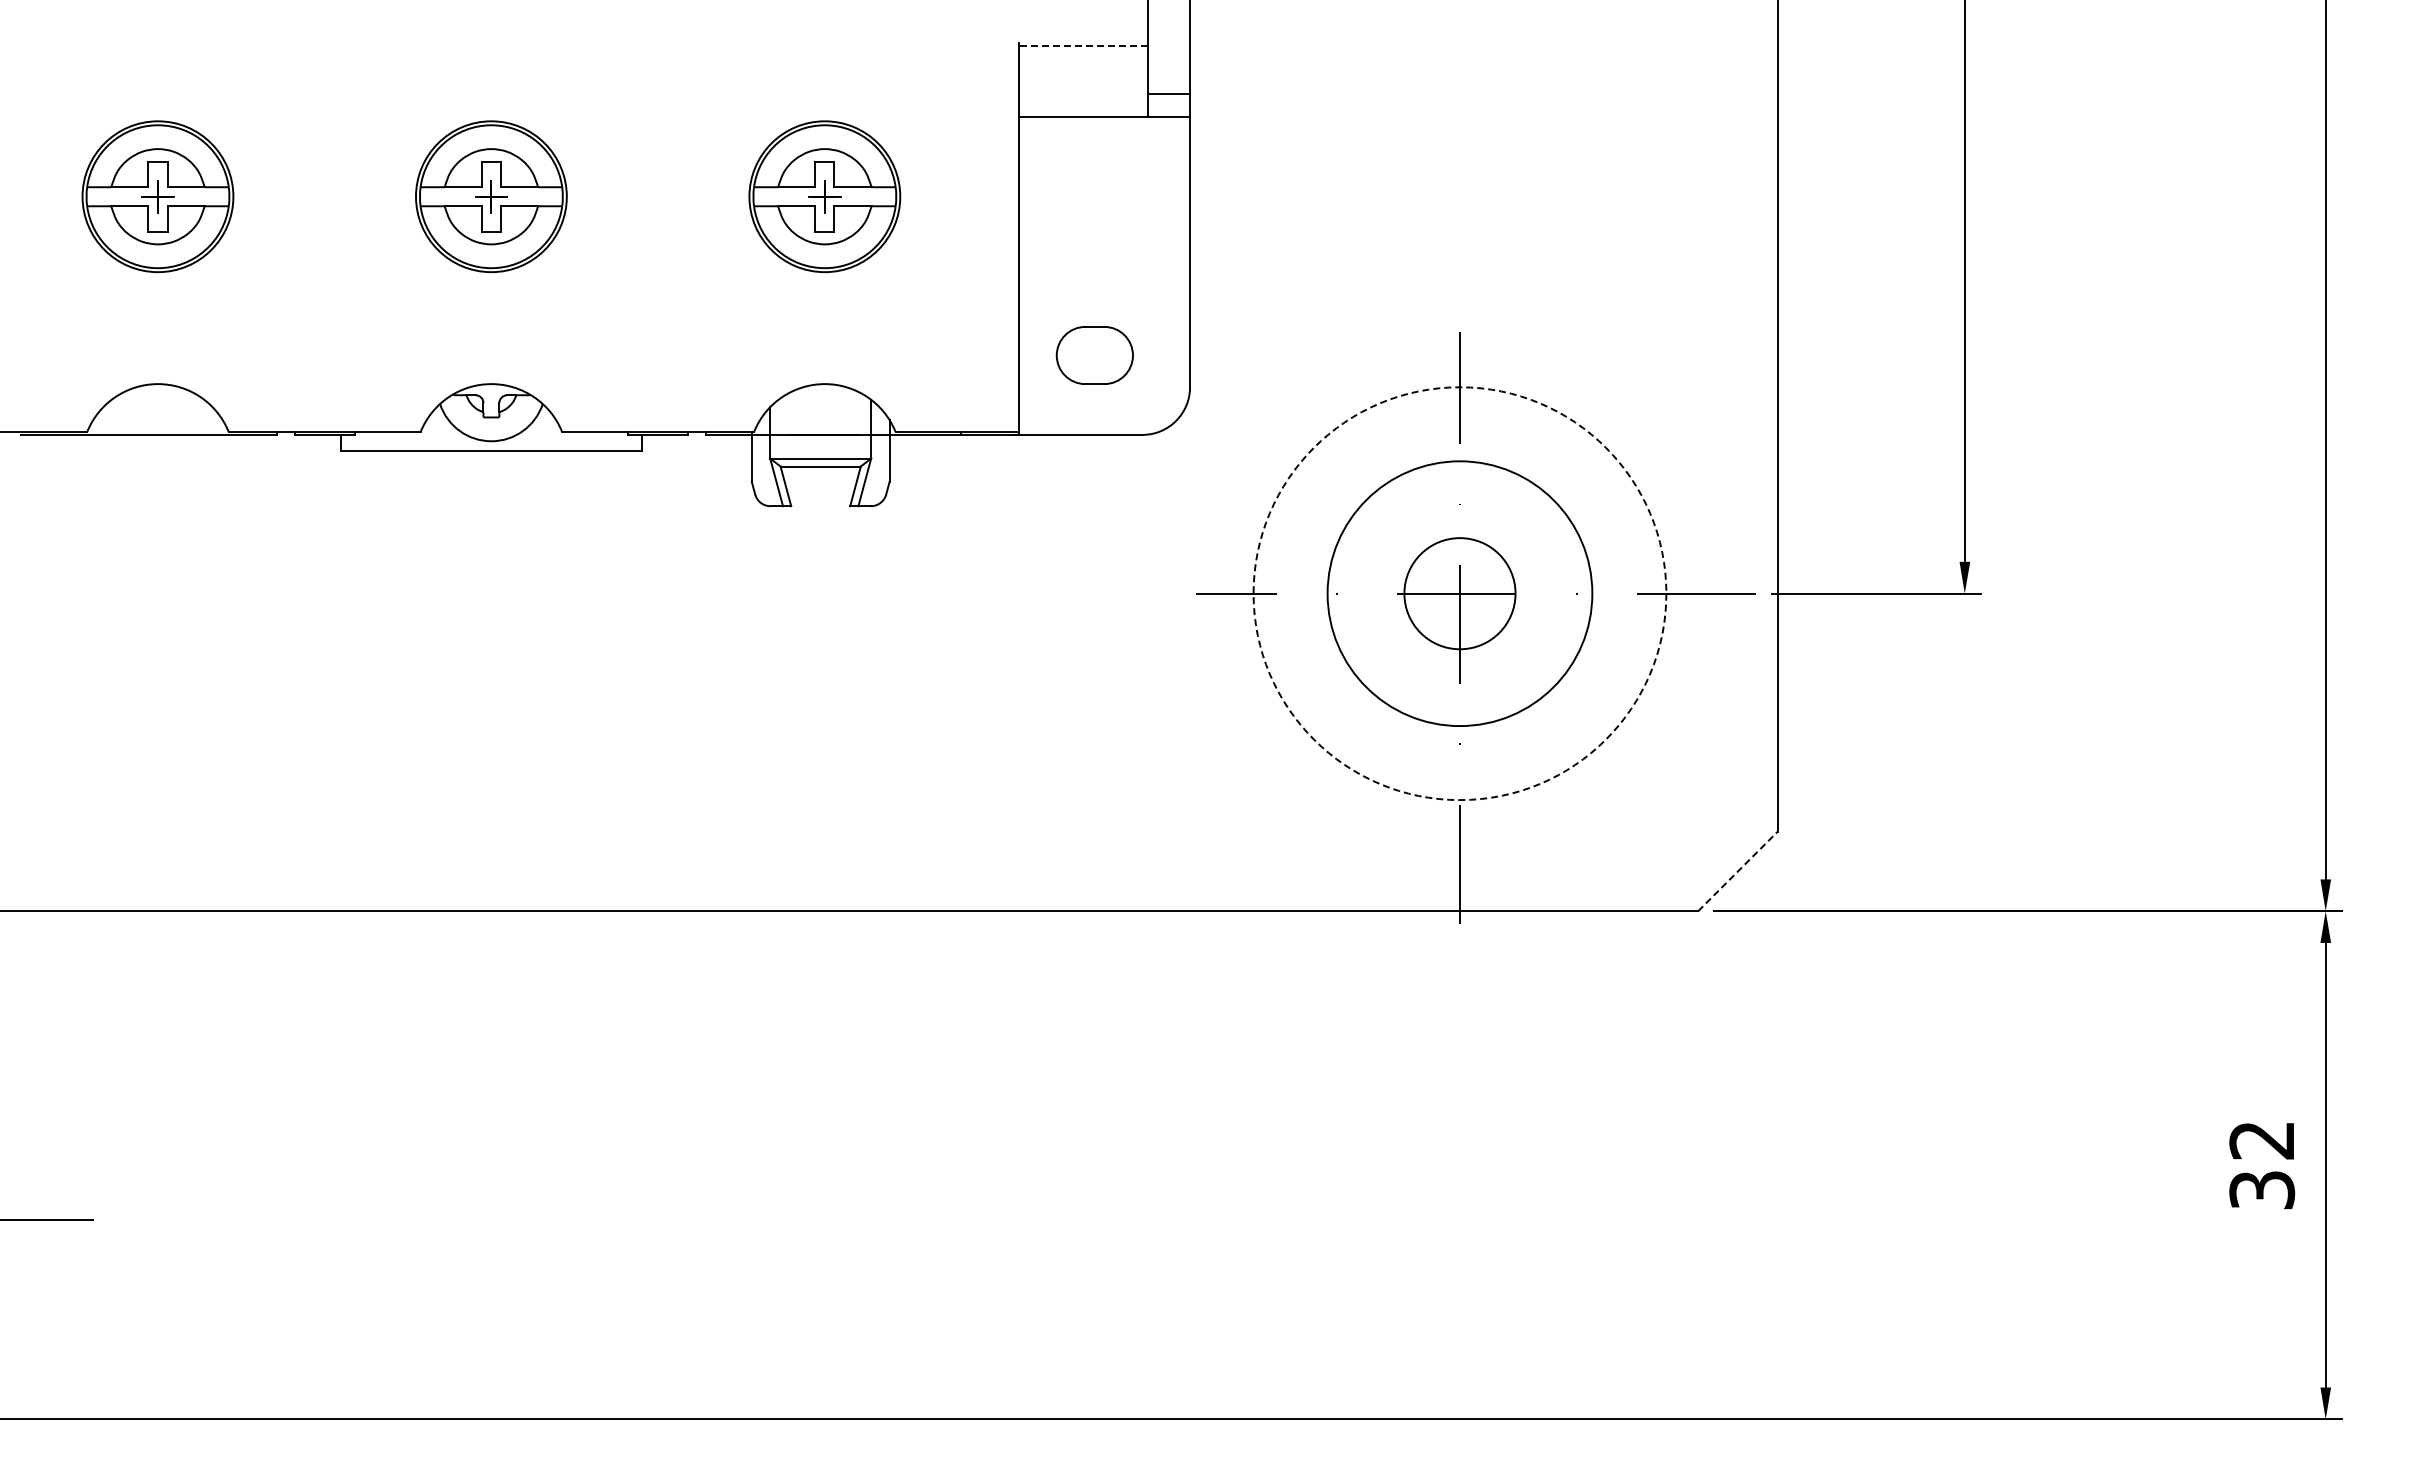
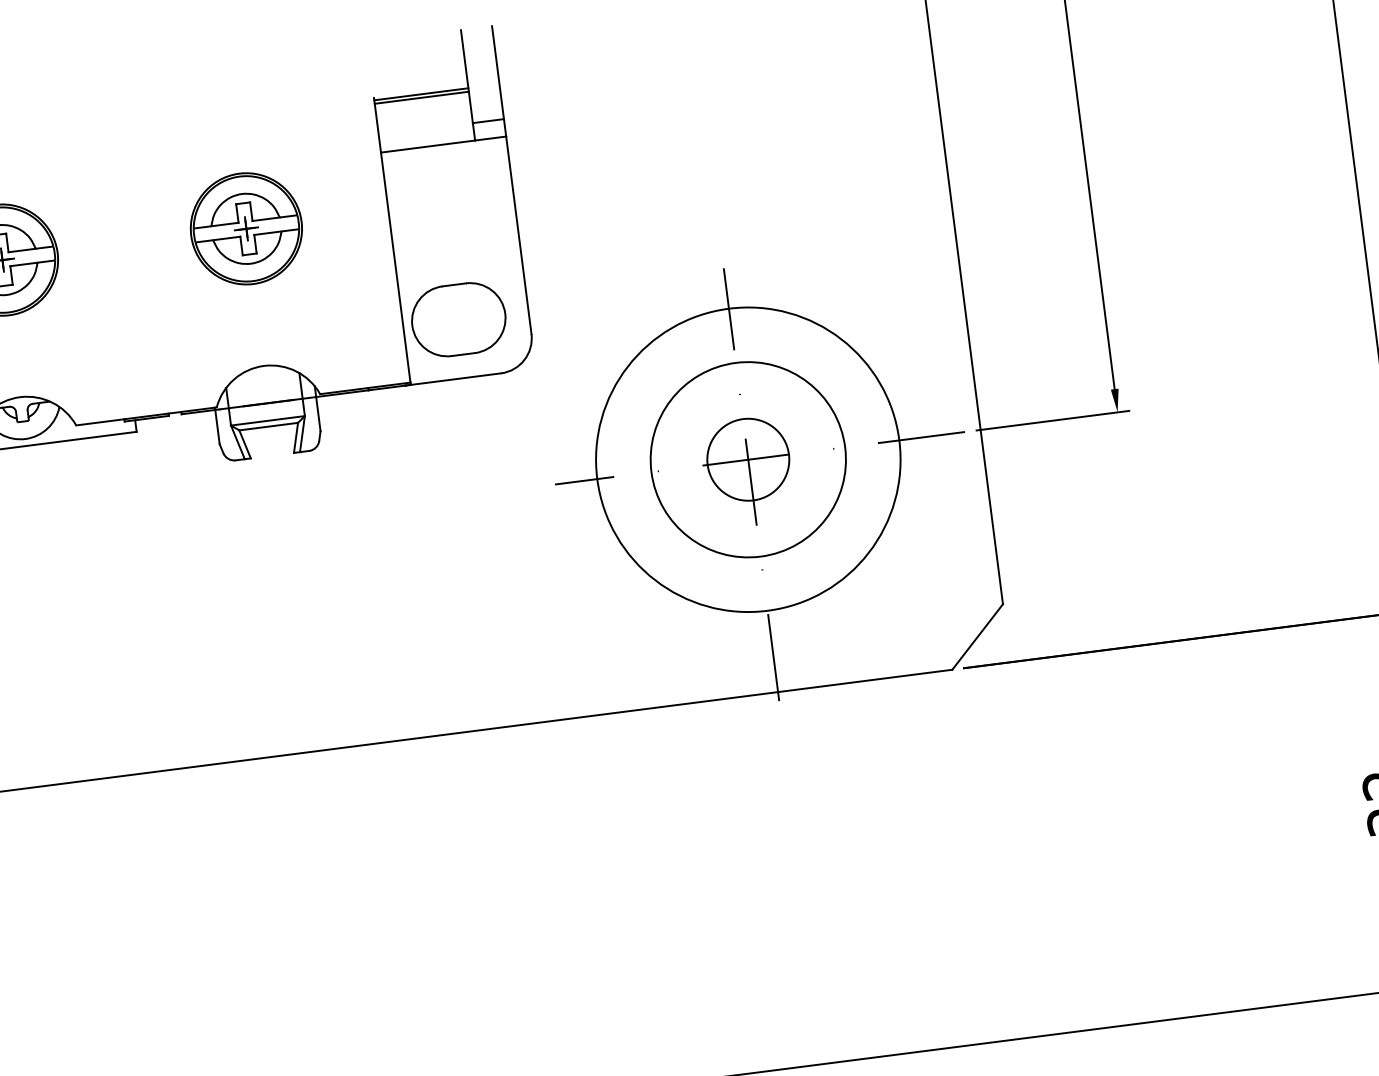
line: (1082, 45) -> (420, 94), dashed -> solid
line: (1082, 50) -> (421, 97), added
part: (1094, 355) -> (458, 319), size x1.67
circle: (1459, 593) -> (747, 459), dashed -> solid
line: (1738, 871) -> (978, 636), dashed -> solid

